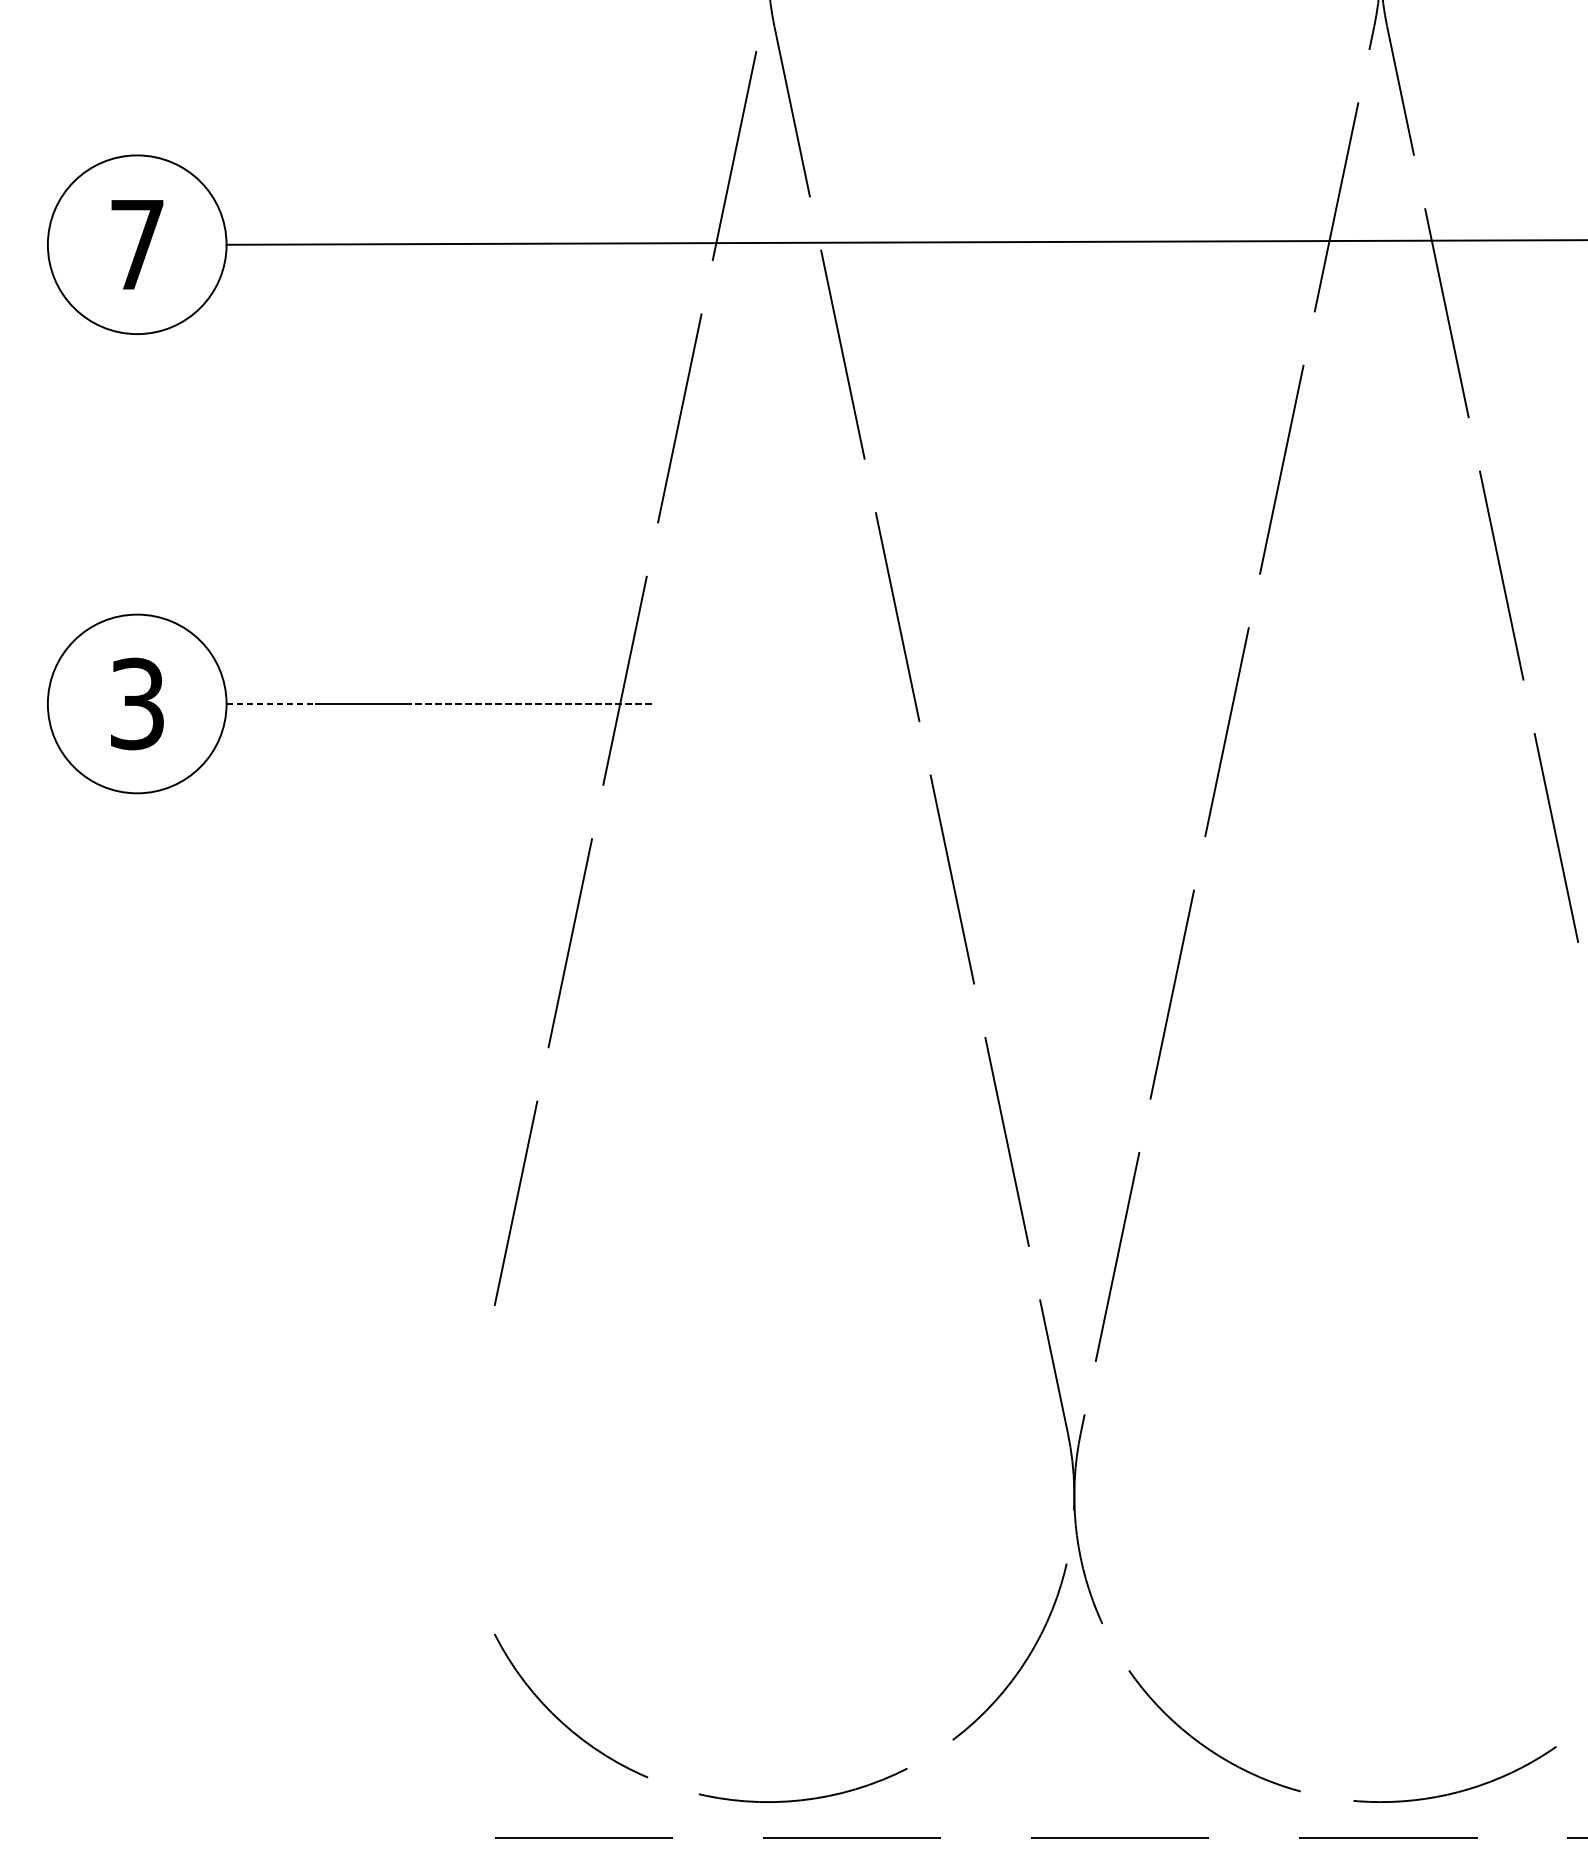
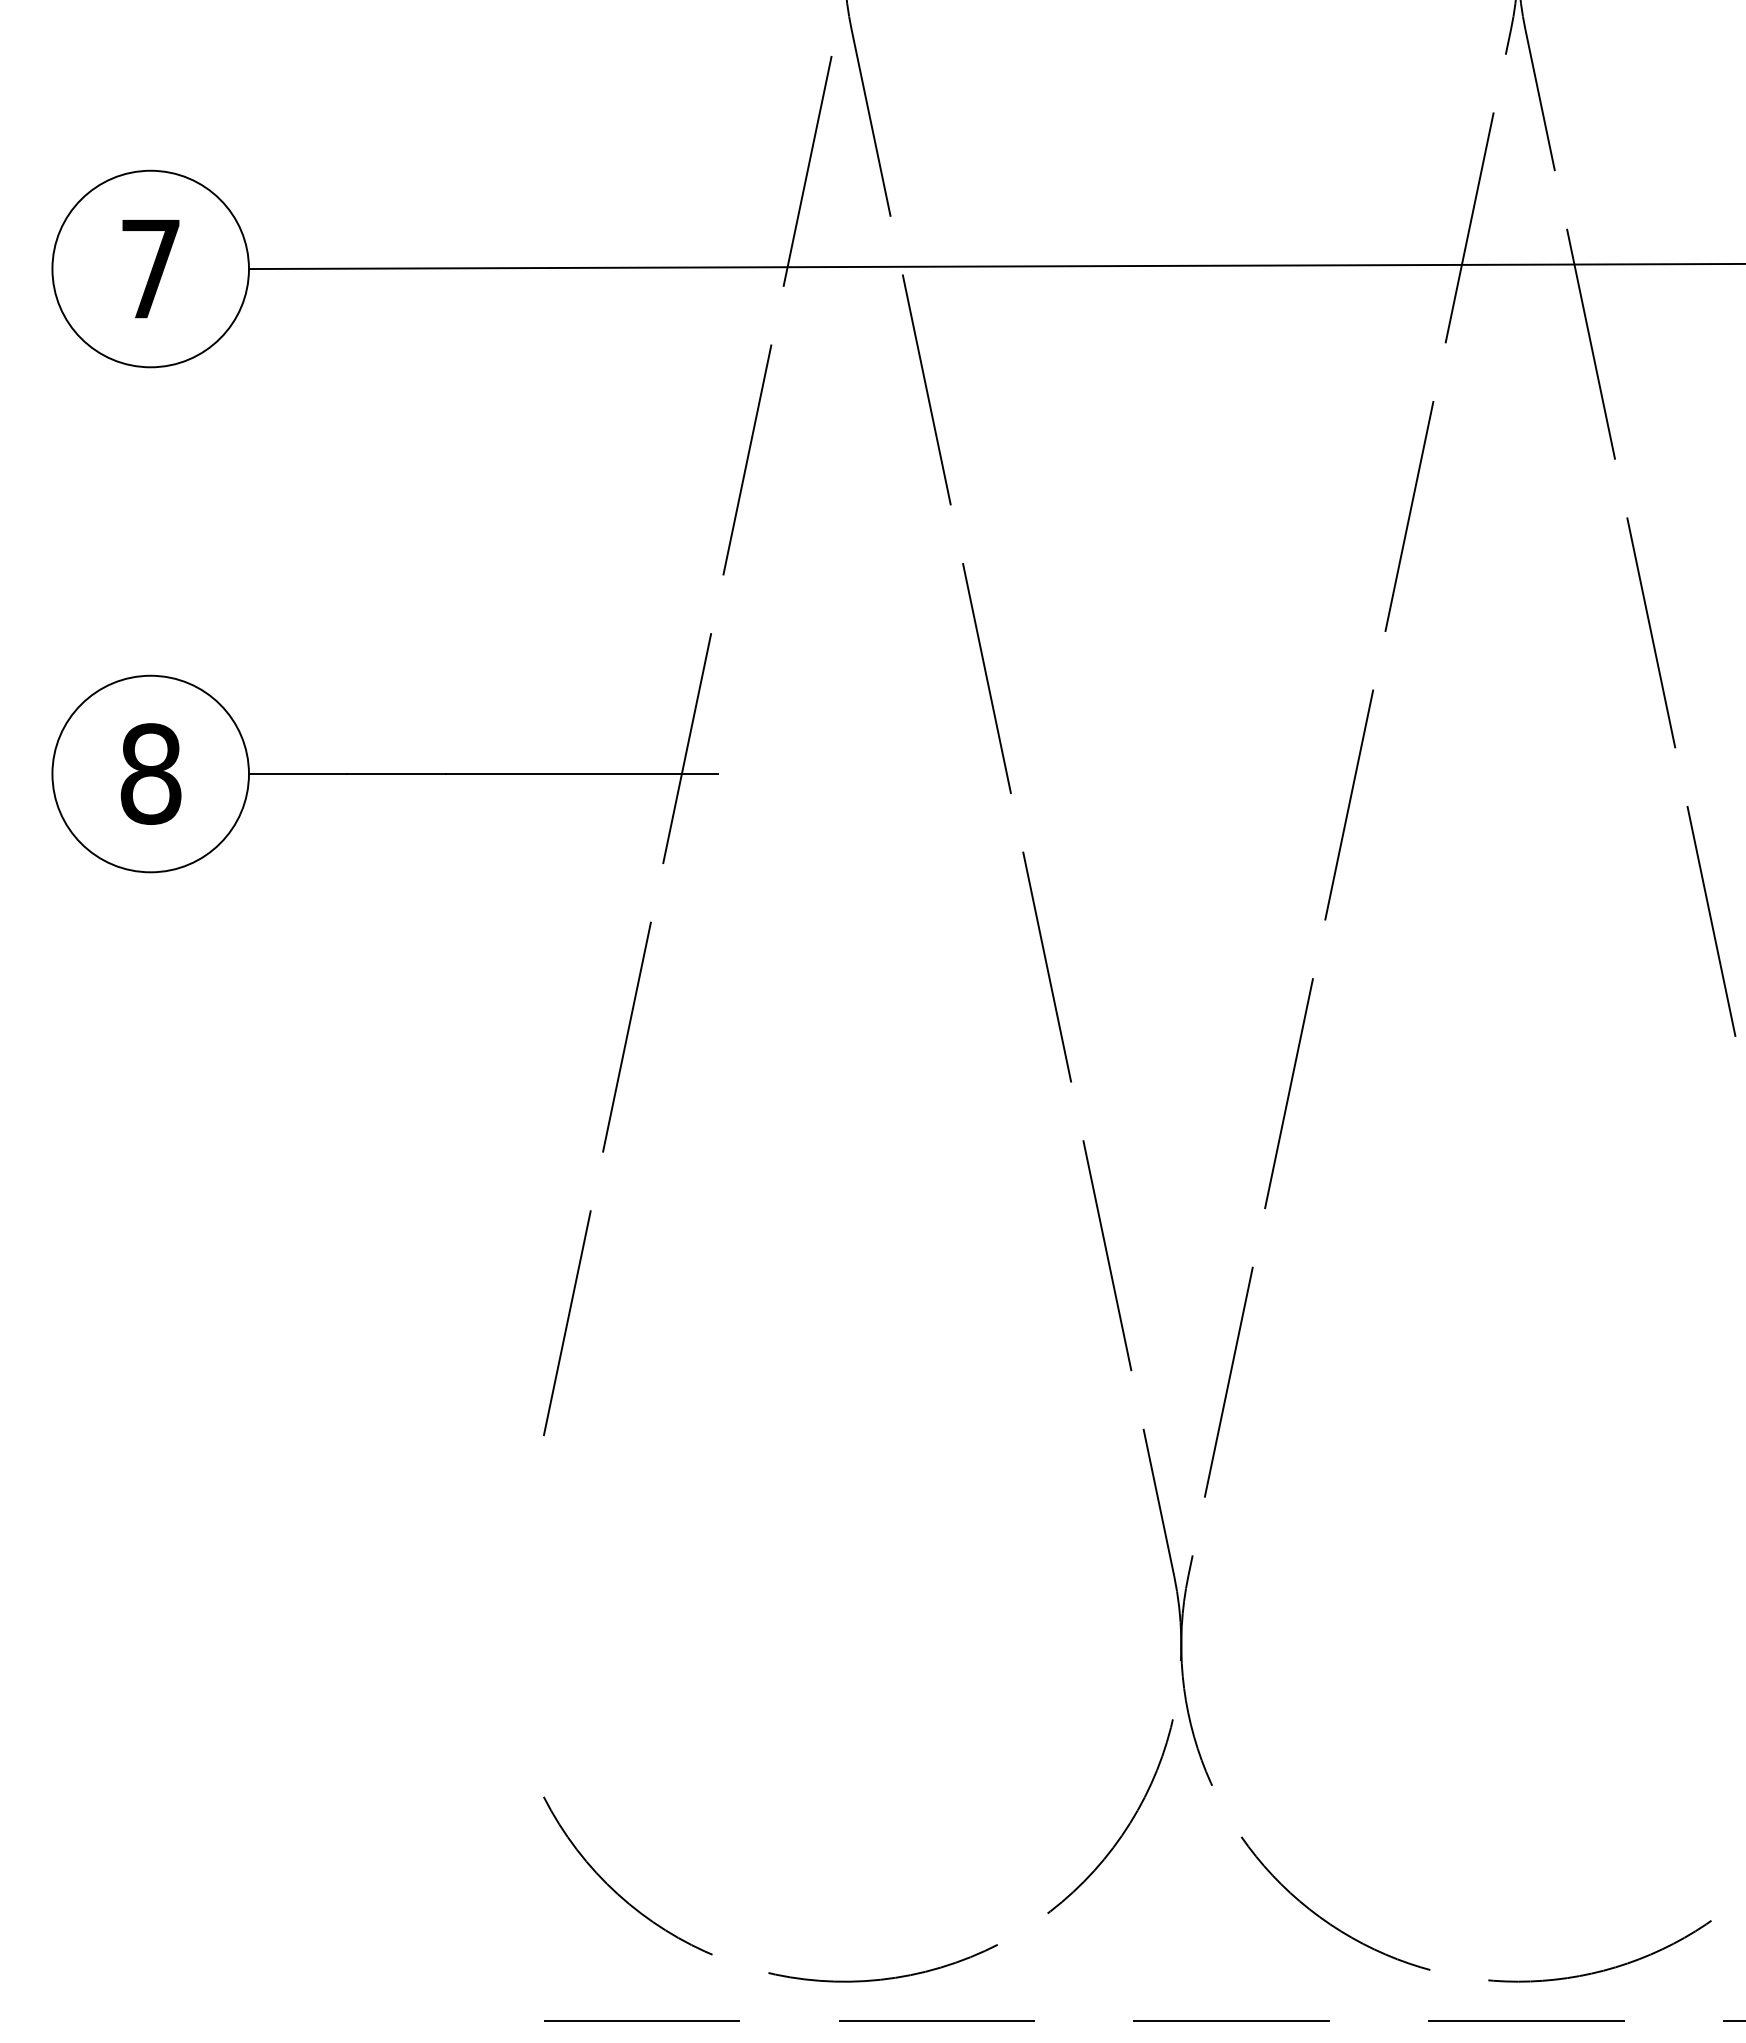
text: (137, 703) -> (150, 773), 3 -> 8
line: (271, 704) -> (298, 774), dashed -> solid
line: (529, 704) -> (582, 774), dashed -> solid

